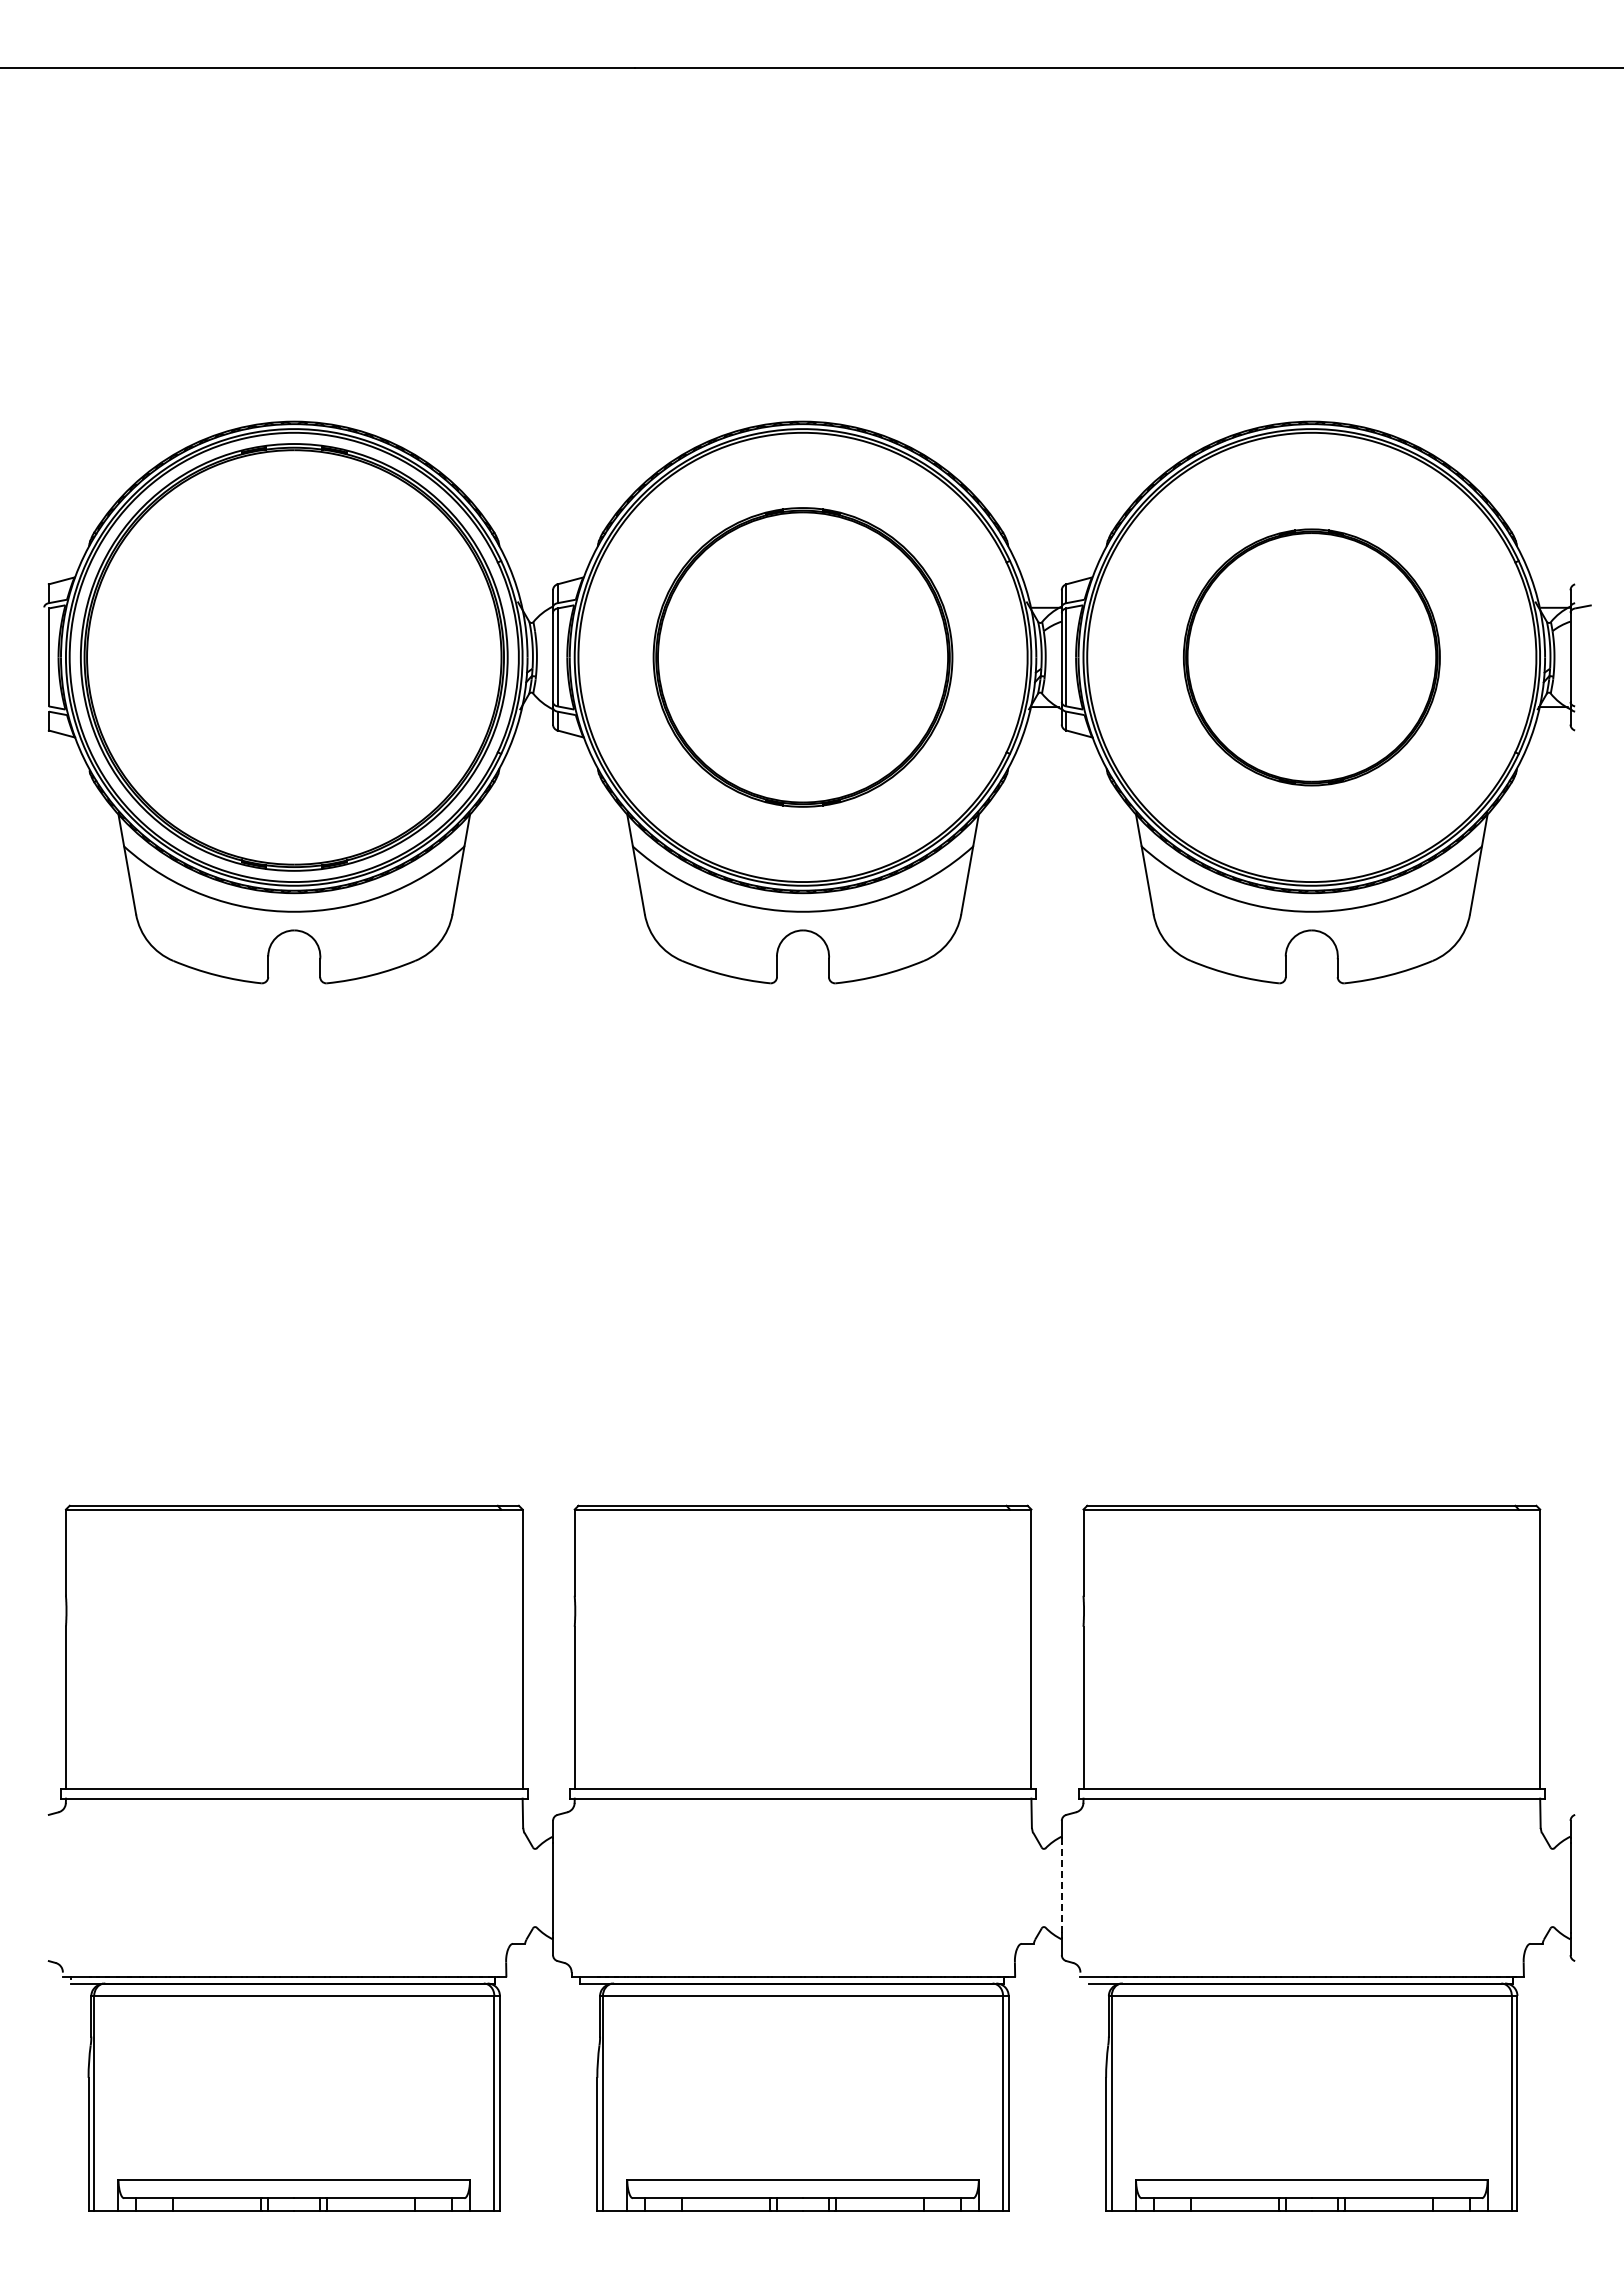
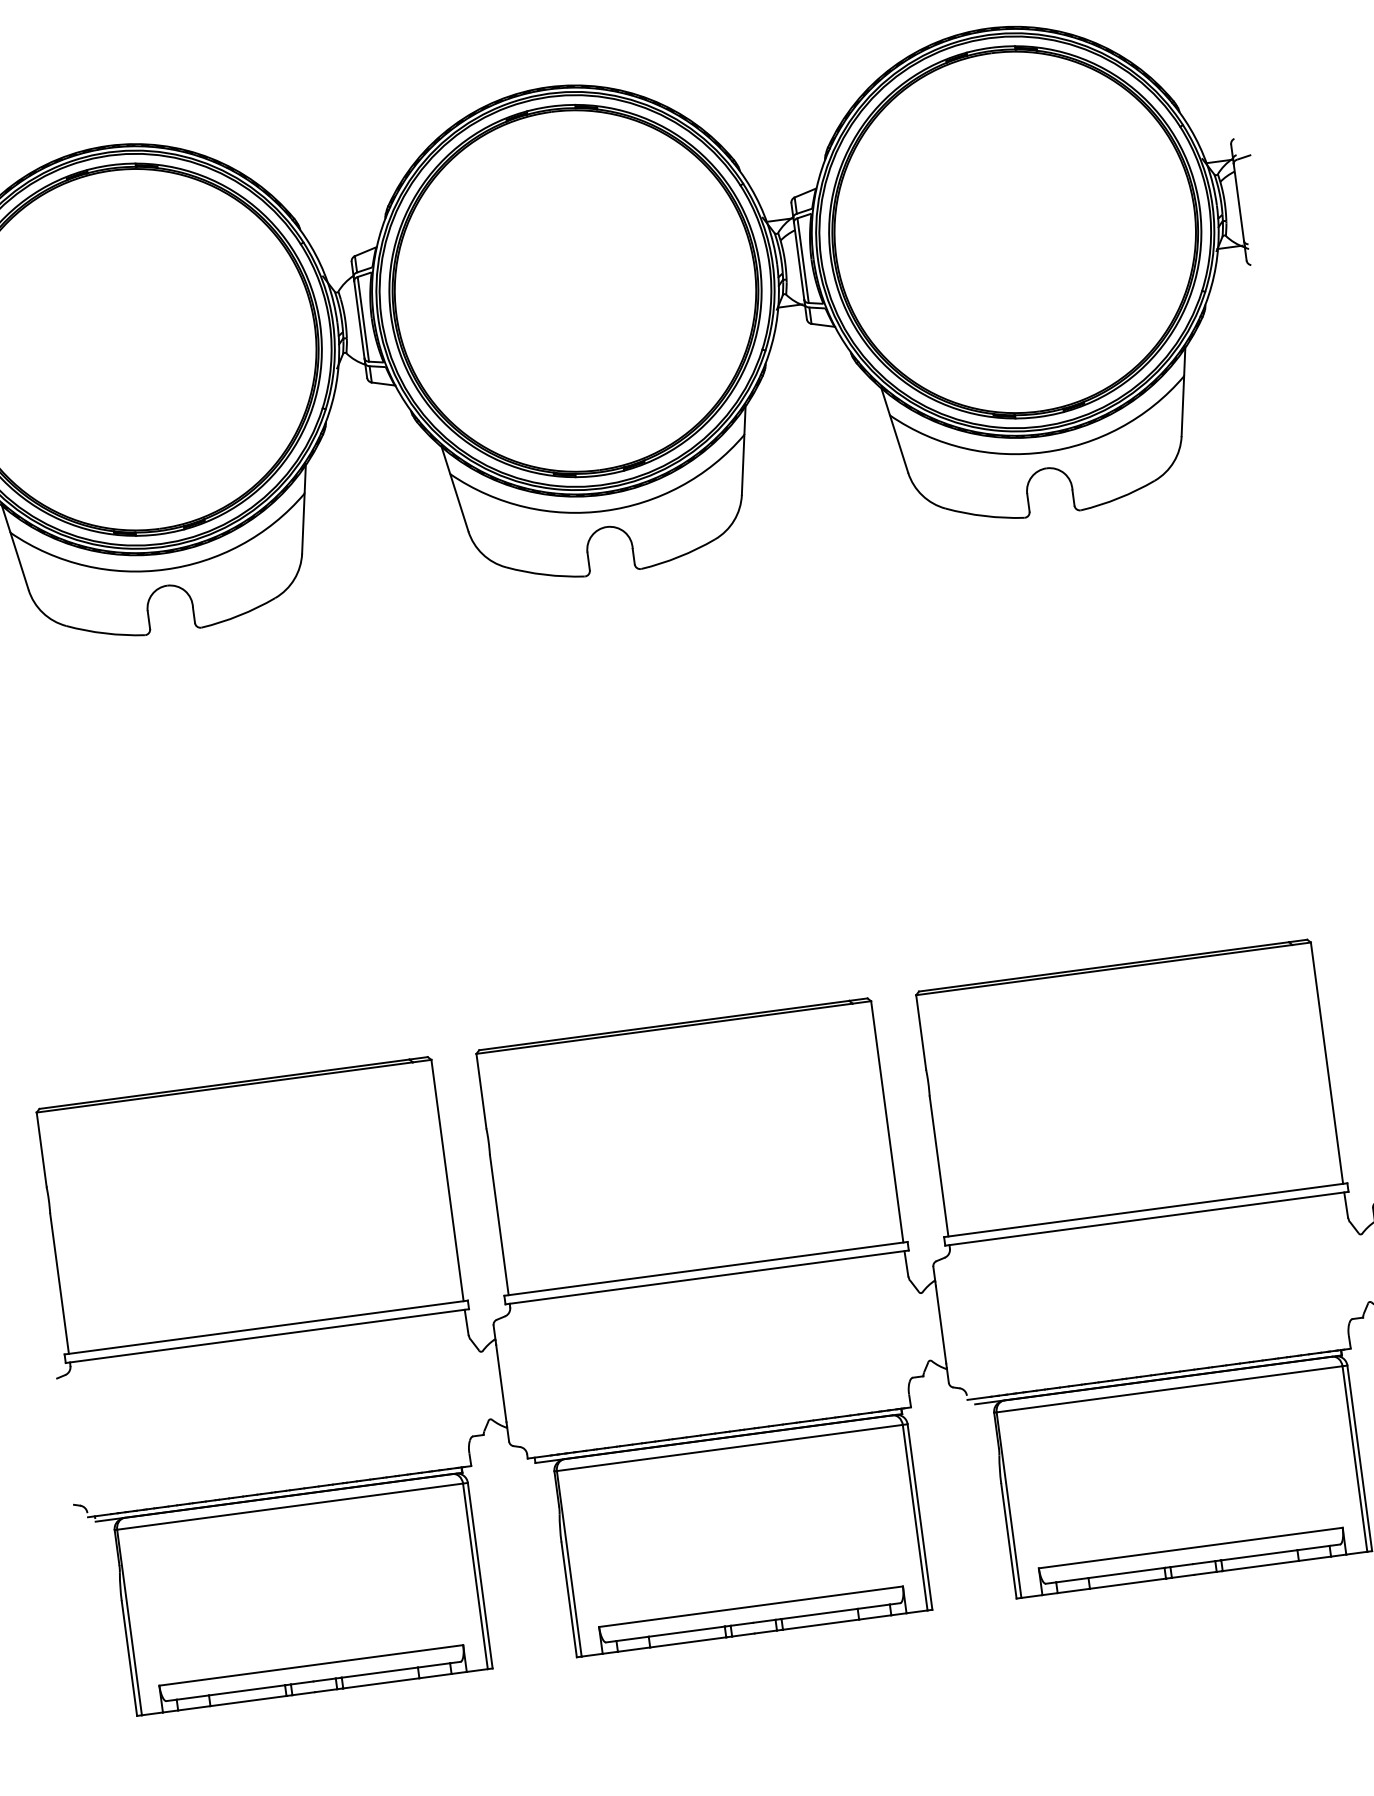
part: (802, 657) -> (575, 291), size x1.43
part: (1311, 657) -> (1014, 232), size x1.67
line: (1061, 1888) -> (940, 1325), dashed -> solid

